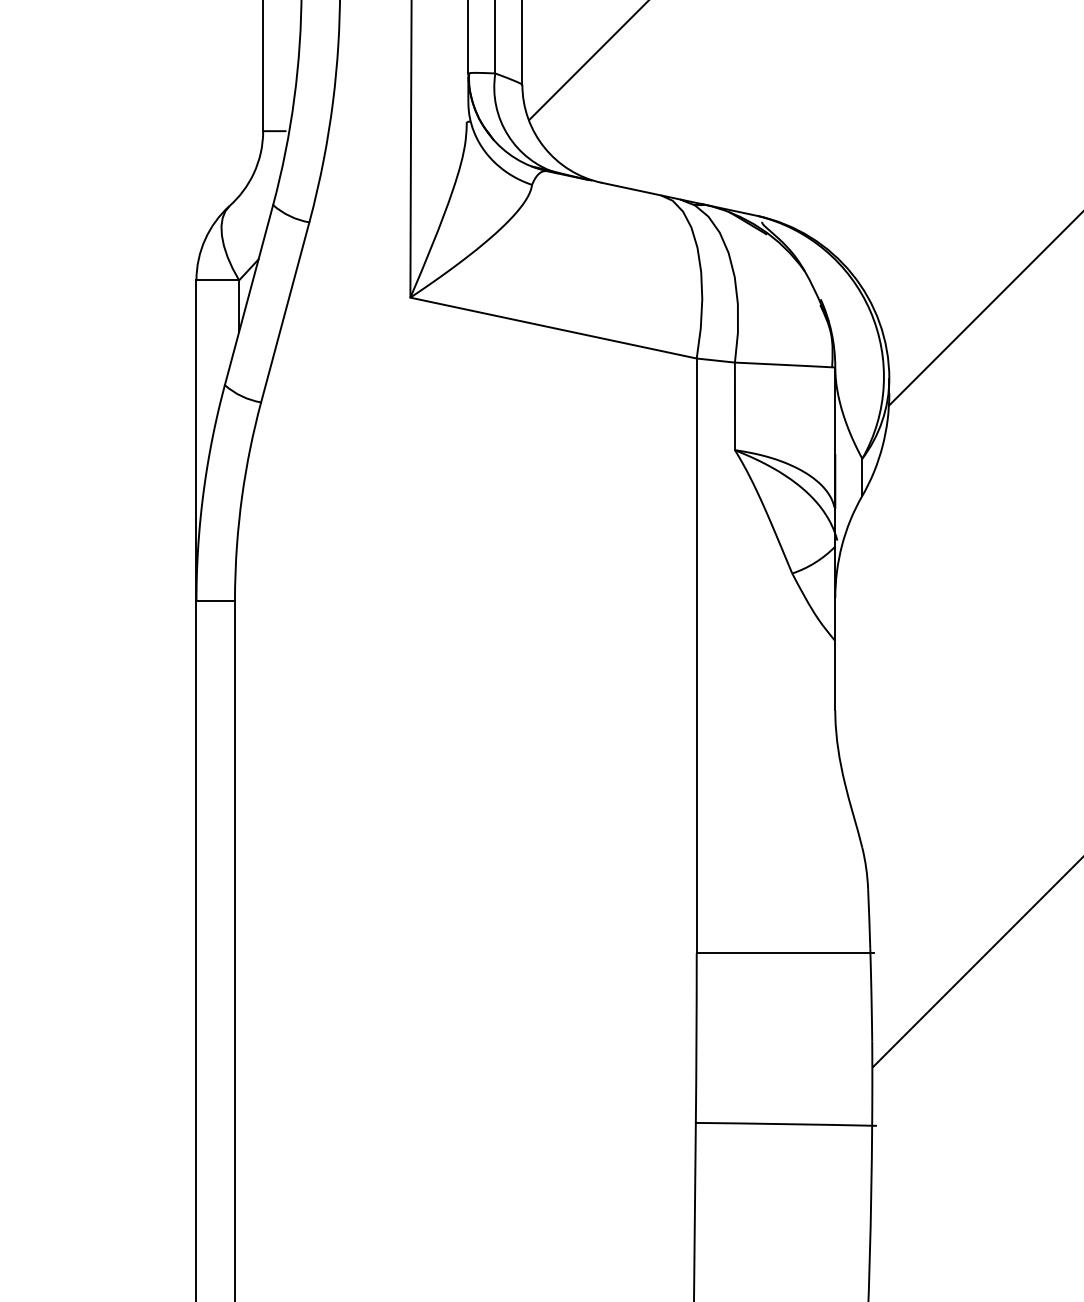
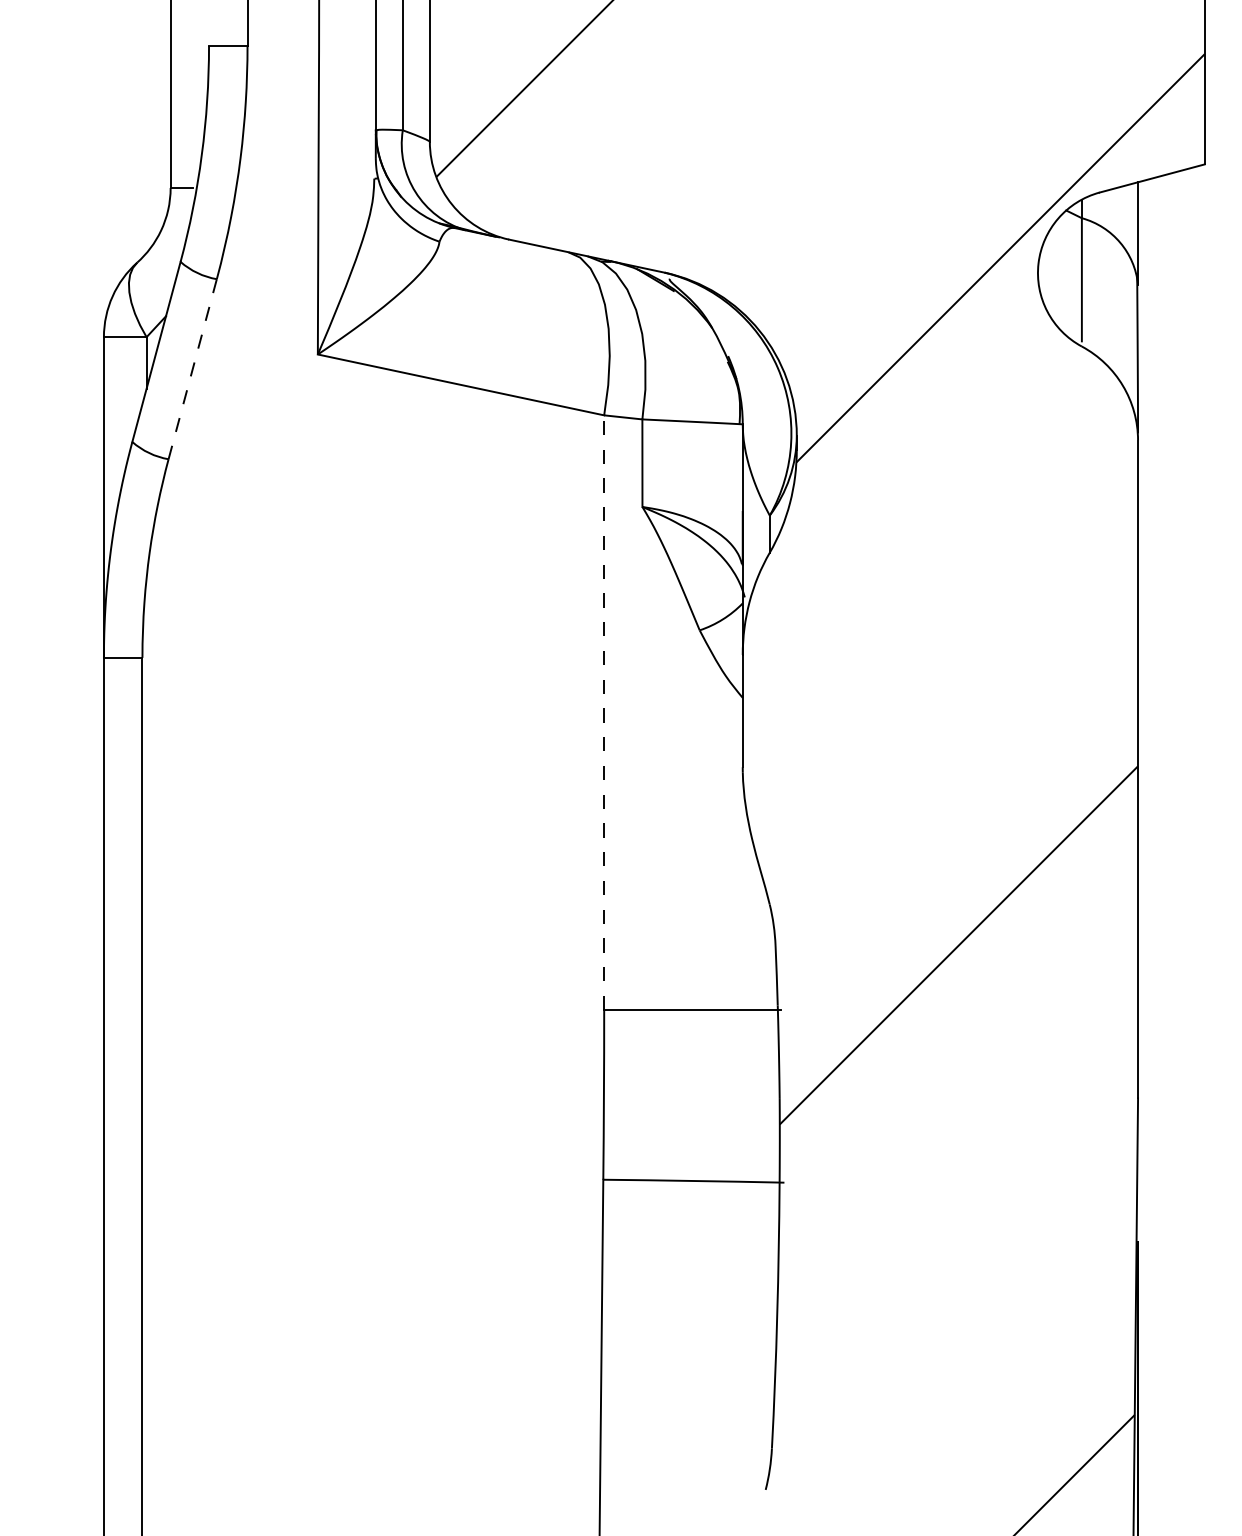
line: (285, 312) -> (192, 369), solid -> dashed
line: (697, 655) -> (604, 712), solid -> dashed

